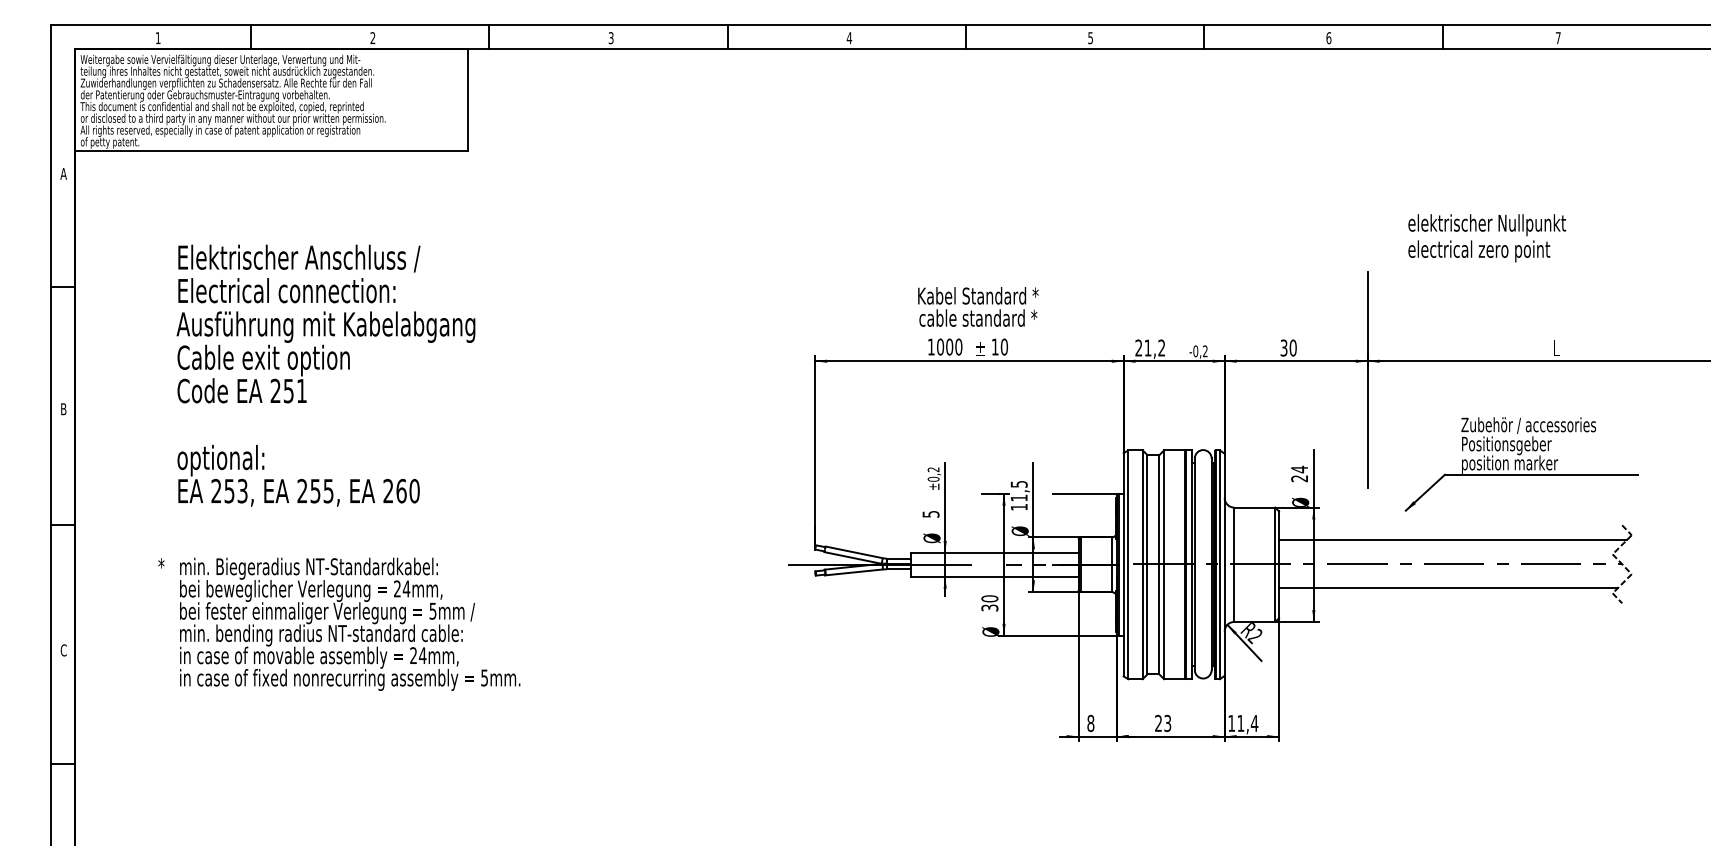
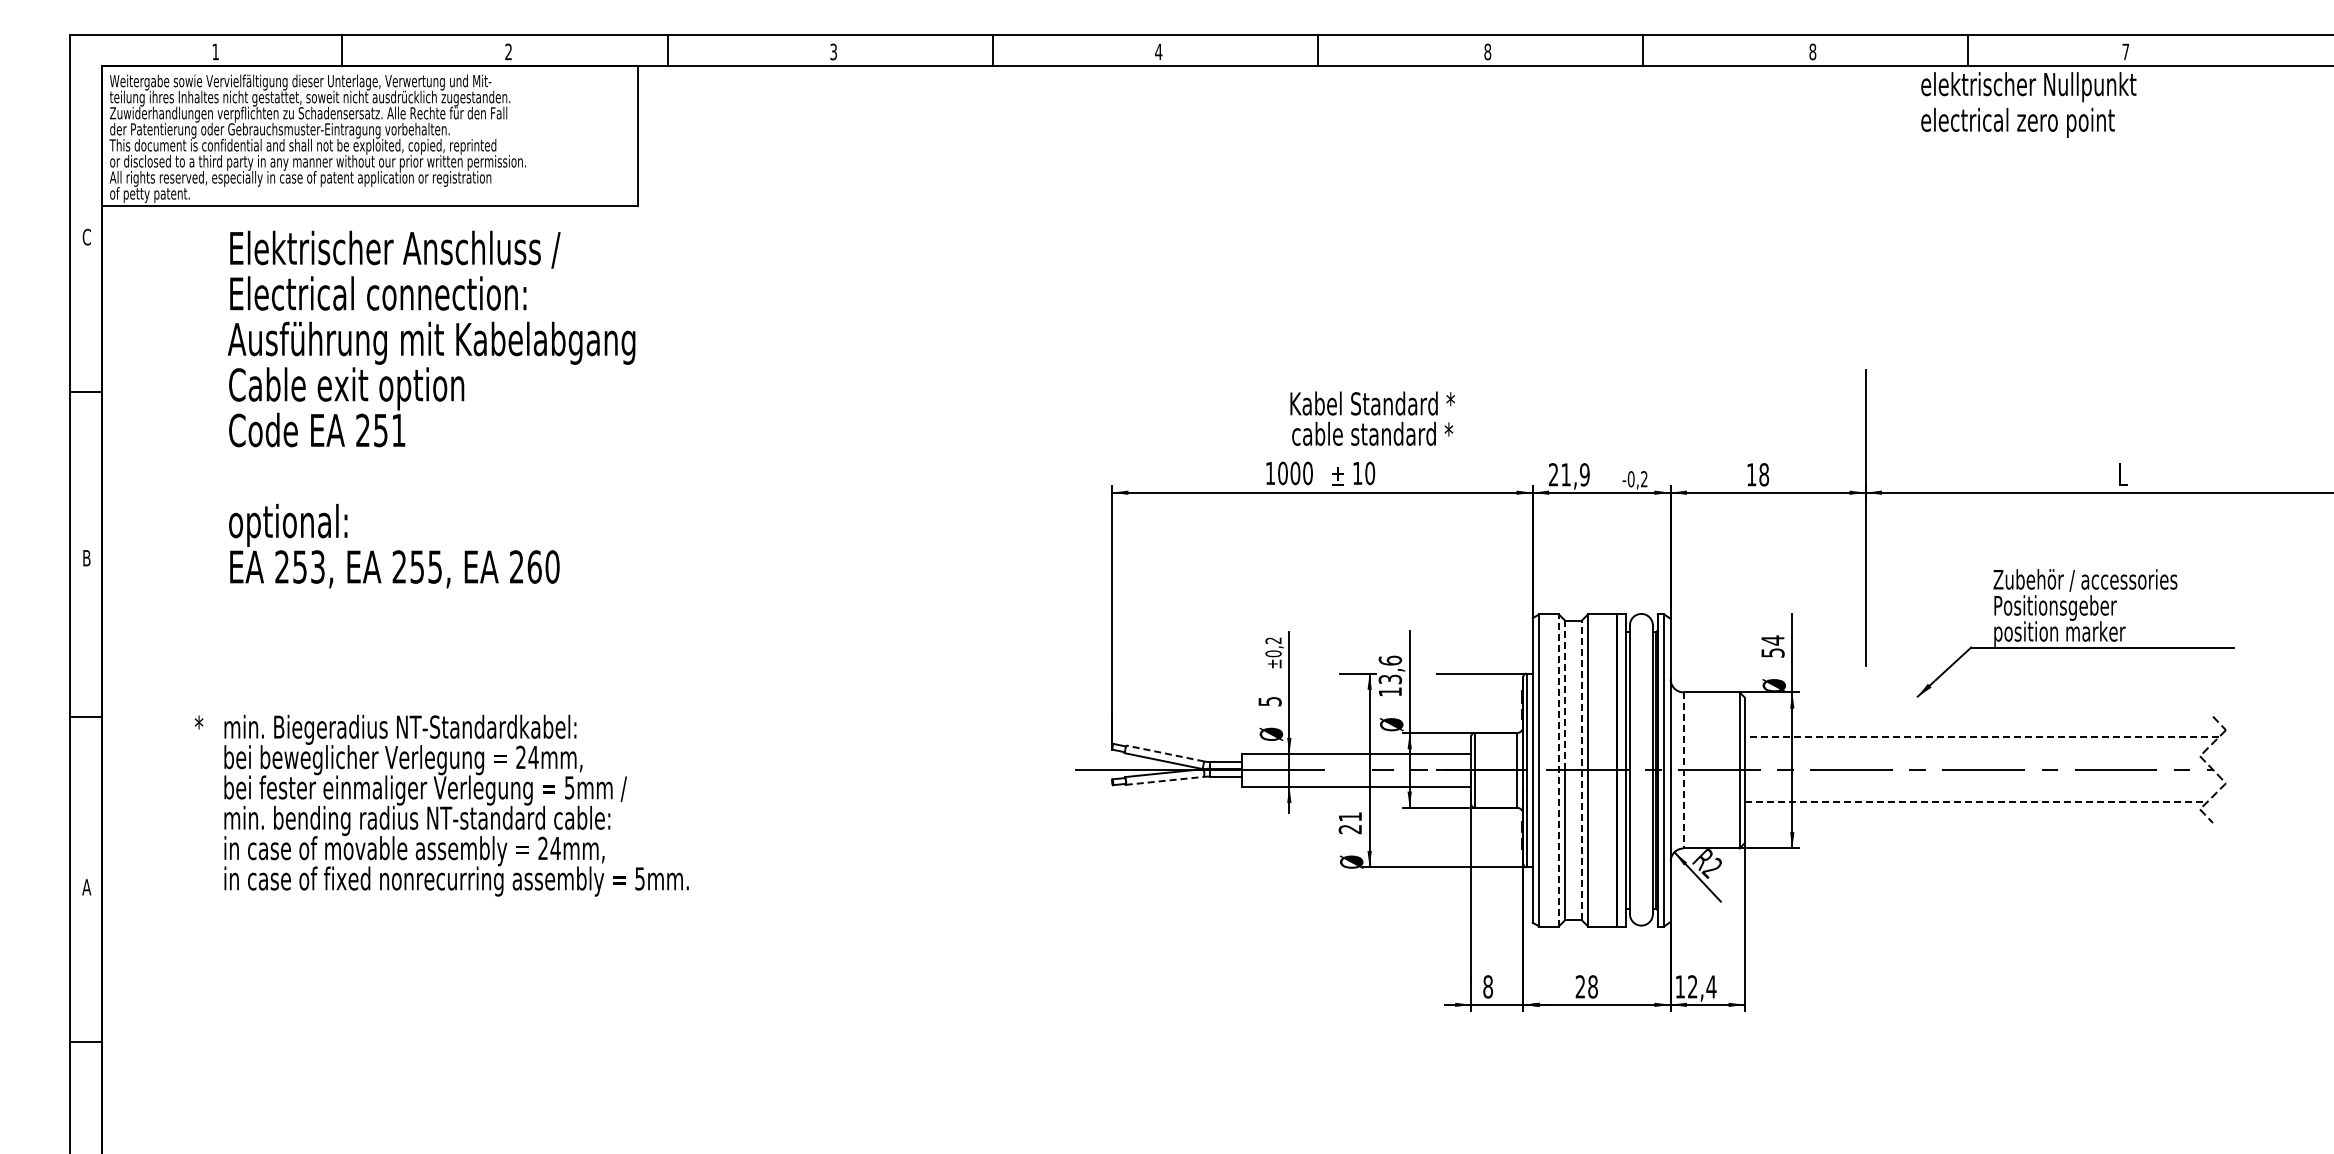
text: (1090, 37) -> (1487, 51), 5 -> 8
text: (1328, 37) -> (1812, 51), 6 -> 8
text: (63, 173) -> (86, 236), A -> C
text: (1486, 237) -> (2028, 104), moved
text: (978, 306) -> (1372, 418), moved
text: (1161, 347) -> (1584, 474), 21,2 -> 21,9
text: (1289, 347) -> (1758, 474), 30 -> 18
text: (325, 375) -> (431, 409), moved
text: (1299, 478) -> (1772, 652), 24 -> 54
text: (1019, 490) -> (1390, 669), 11,5 -> 13,6
line: (1147, 509) -> (1565, 695), solid -> dashed
line: (1452, 540) -> (1981, 737), solid -> dashed
line: (854, 552) -> (1165, 753), solid -> dashed
line: (1142, 564) -> (1558, 769), solid -> dashed
line: (1159, 564) -> (1581, 770), solid -> dashed
line: (1234, 564) -> (1683, 770), solid -> dashed
line: (854, 572) -> (1165, 780), solid -> dashed
line: (1448, 588) -> (1976, 802), solid -> dashed
text: (990, 603) -> (1350, 823), 30 -> 21
text: (339, 624) -> (441, 805), moved
text: (63, 649) -> (86, 886), C -> A
text: (1167, 723) -> (1592, 986), 23 -> 28
text: (1240, 723) -> (1692, 986), 11,4 -> 12,4

